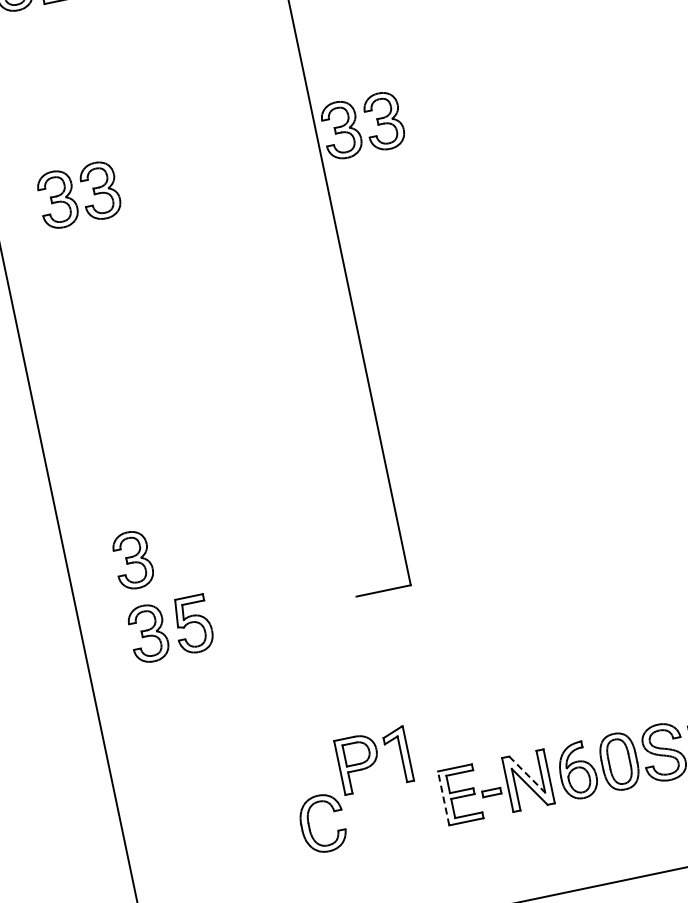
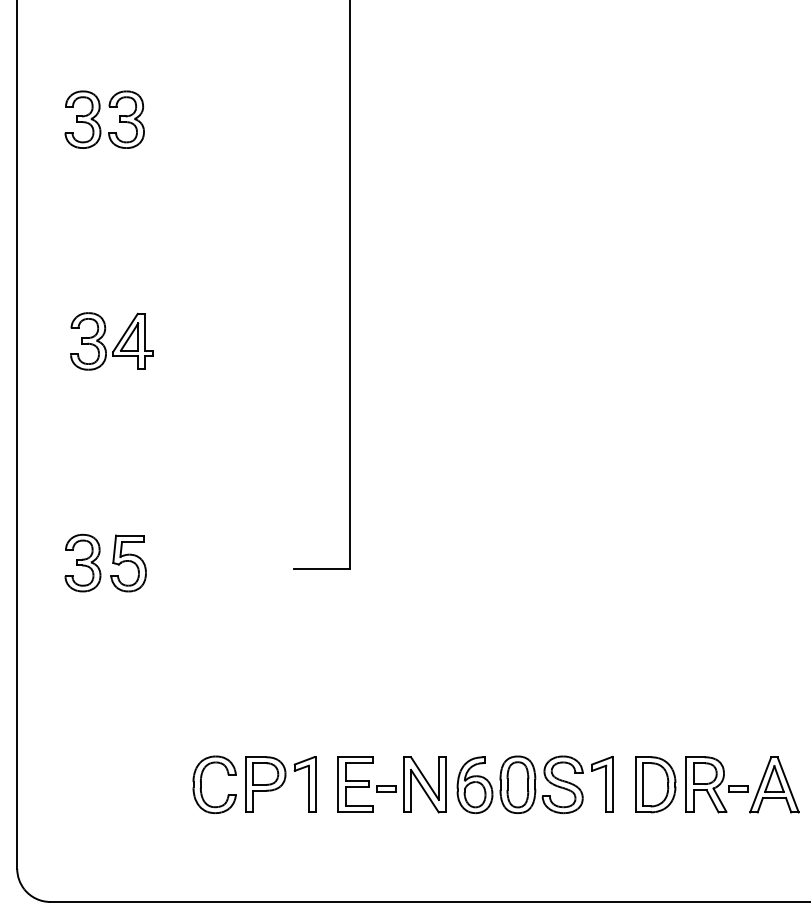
part: (357, 129) -> (390, 112), removed
part: (131, 410) -> (111, 341), added
part: (132, 559) -> (82, 487), removed
part: (373, 760) -> (280, 784), moved
line: (527, 775) -> (425, 779), dashed -> solid
line: (443, 798) -> (338, 784), dashed -> solid

